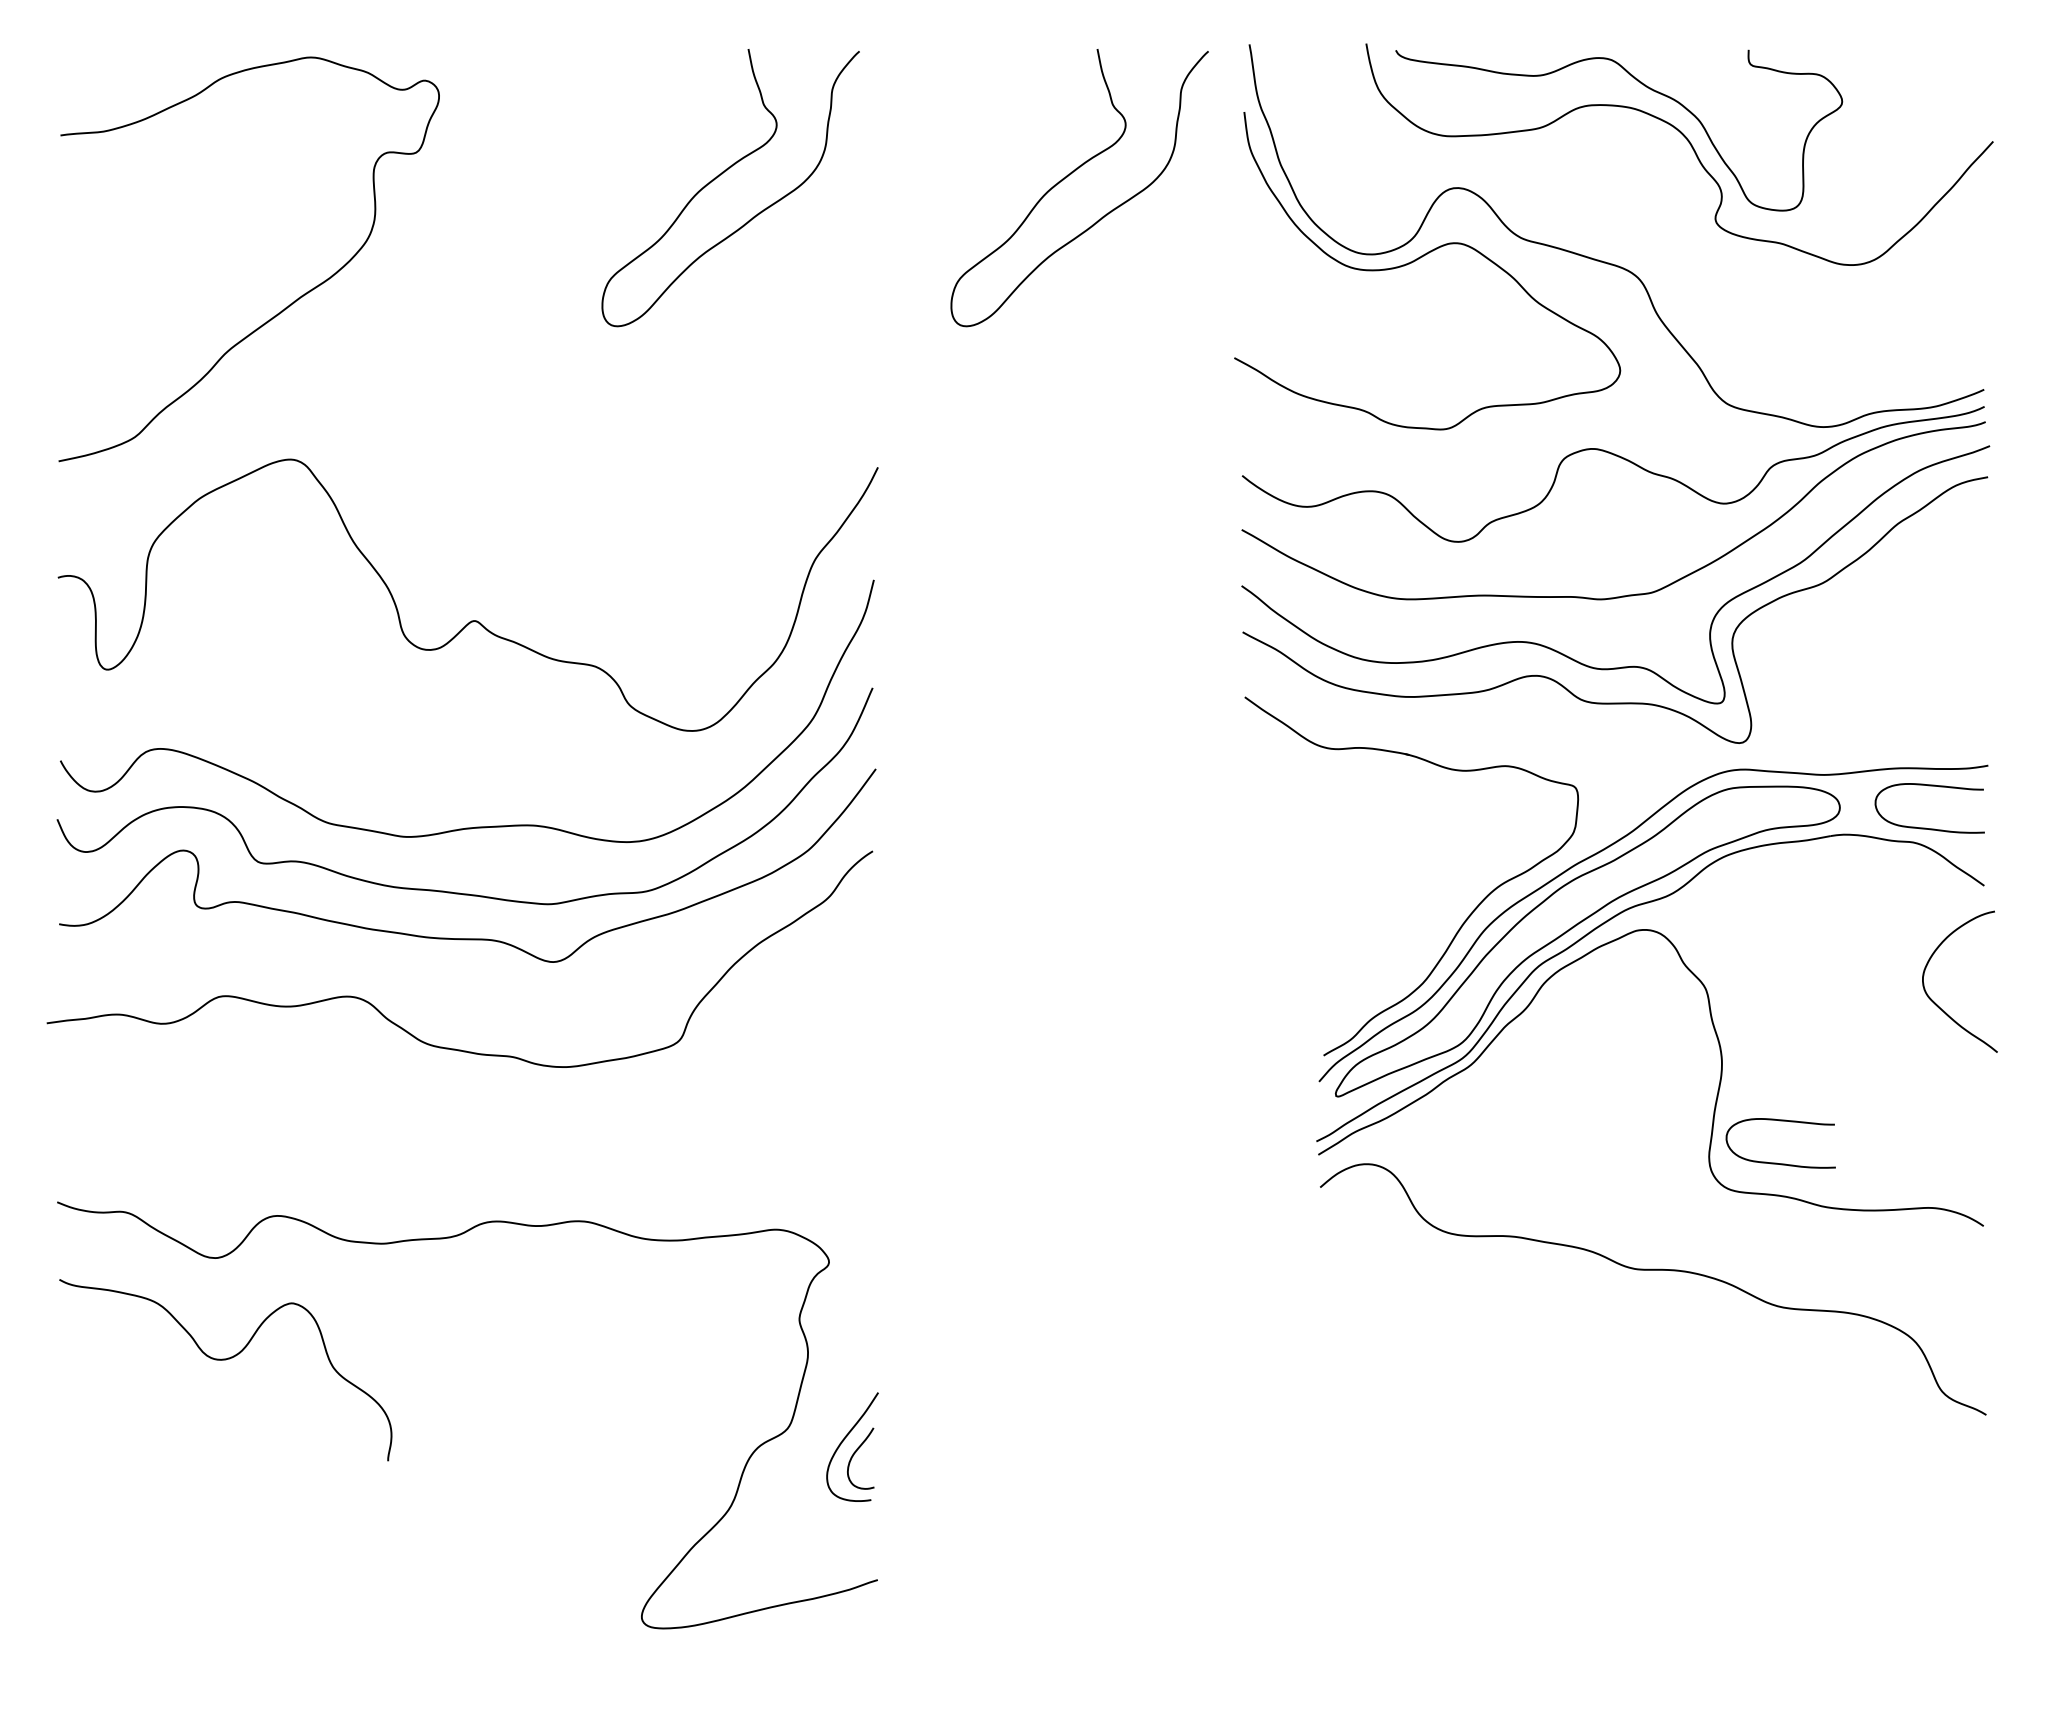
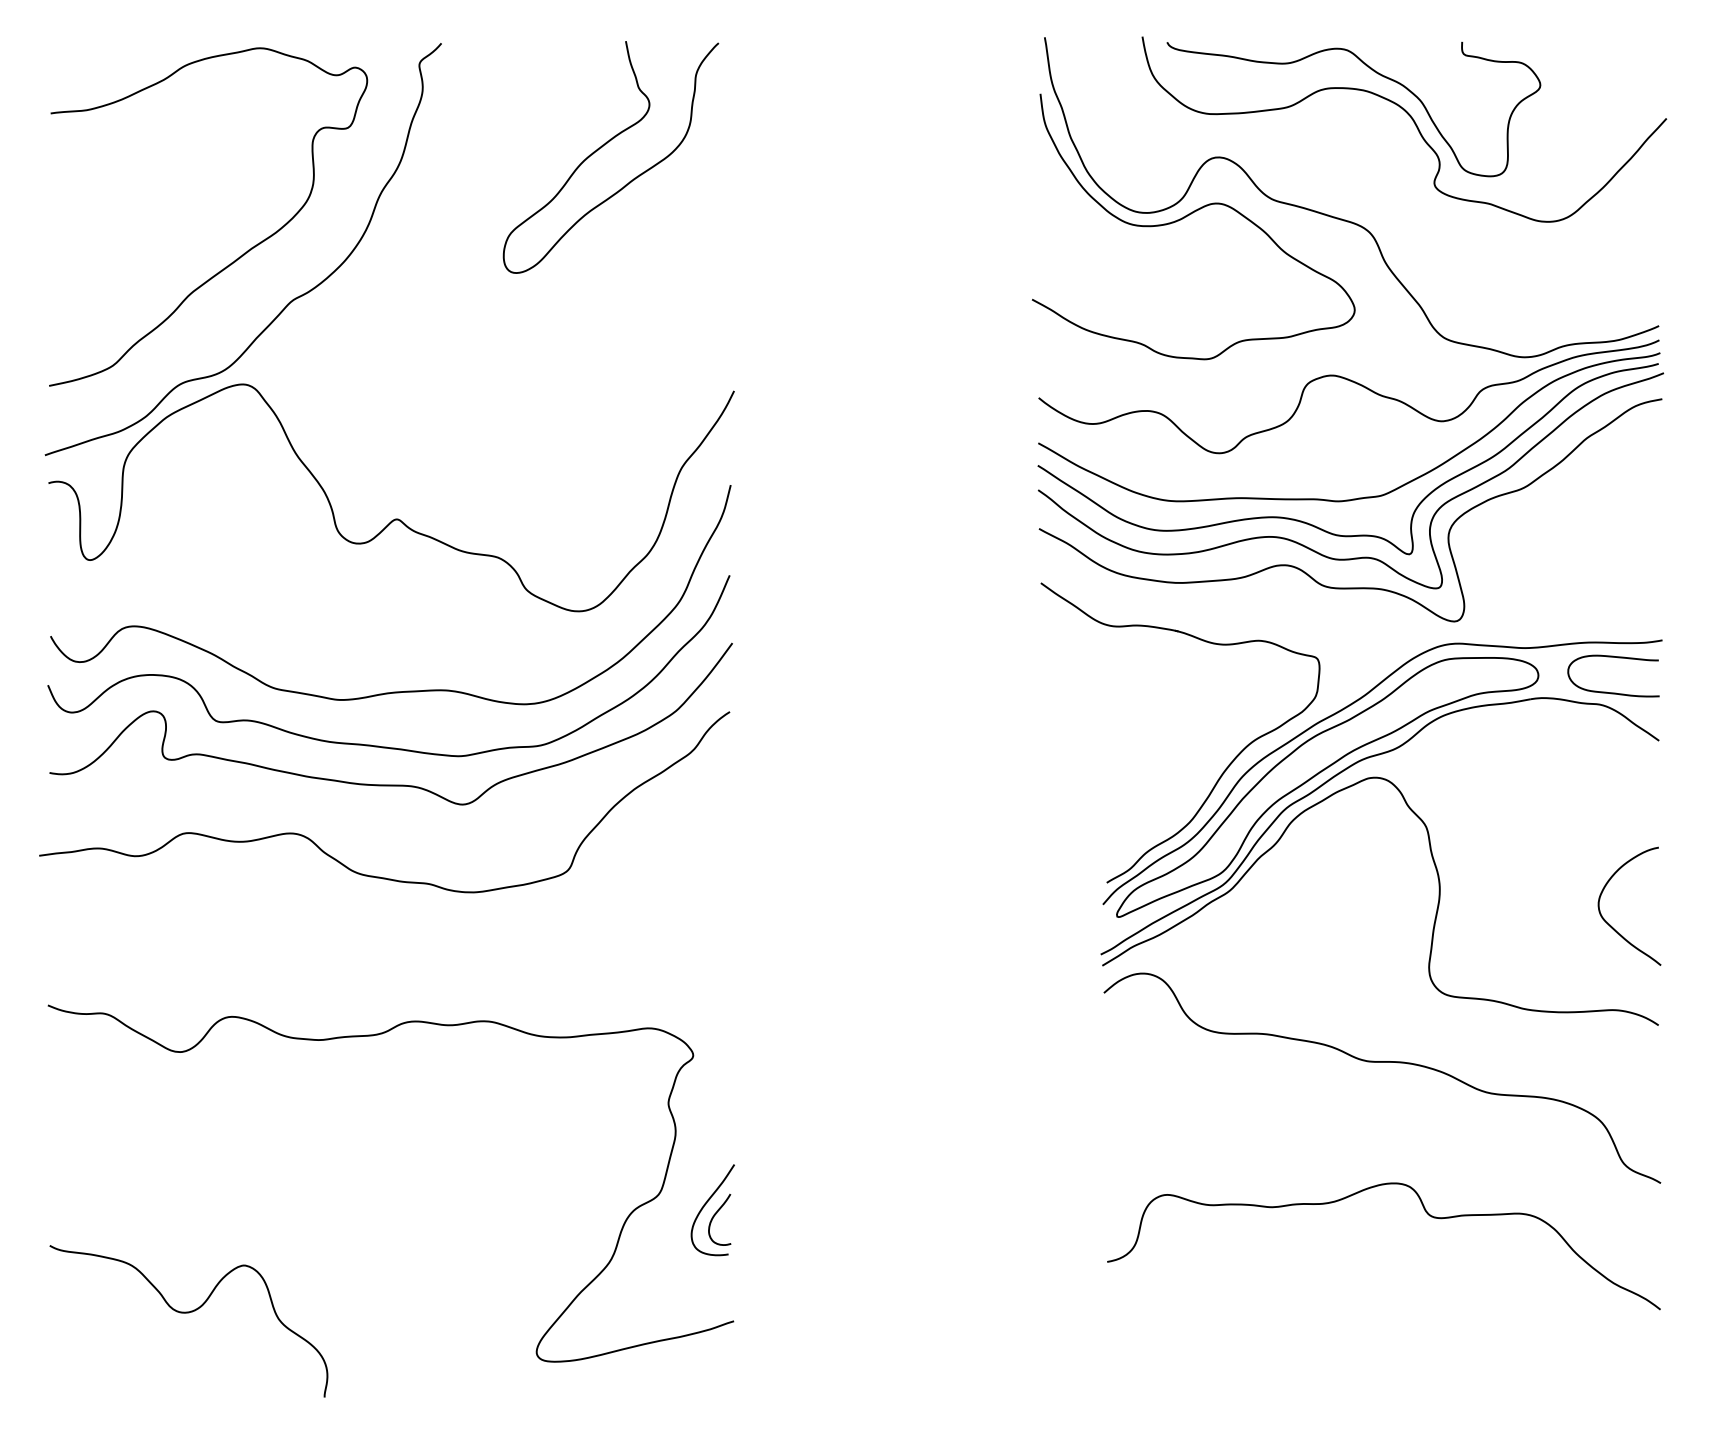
curve: (1071, 174) -> (895, 146), removed
curve: (346, 360) -> (289, 301), added
curve: (1575, 629) -> (1317, 526), added
curve: (1936, 1003) -> (1609, 924), moved
curve: (1776, 1162) -> (1485, 972), removed
curve: (225, 1360) -> (188, 1313), moved
curve: (1705, 1450) -> (1426, 1212), added

